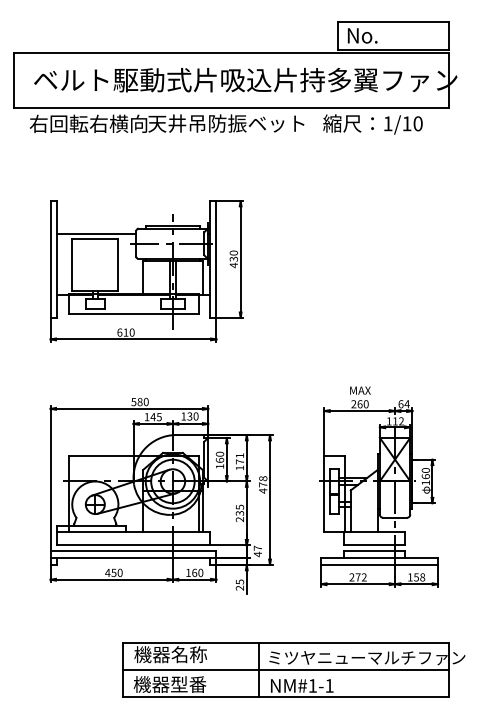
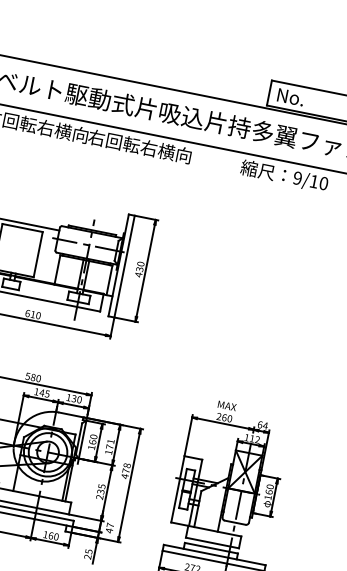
text: (226, 123) -> (157, 149), 天井吊防振ベット -> 右回転右横向
text: (387, 123) -> (297, 177), 1/10 -> 9/10

